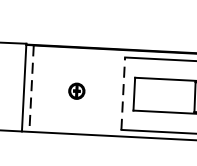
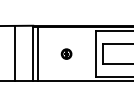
line: (30, 89) -> (37, 54), dashed -> solid
line: (122, 94) -> (95, 54), dashed -> solid

